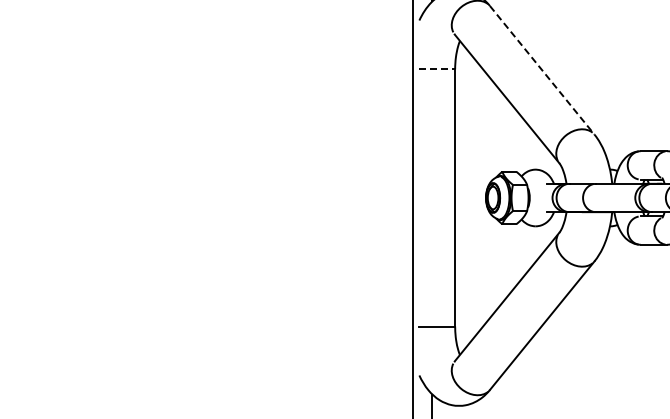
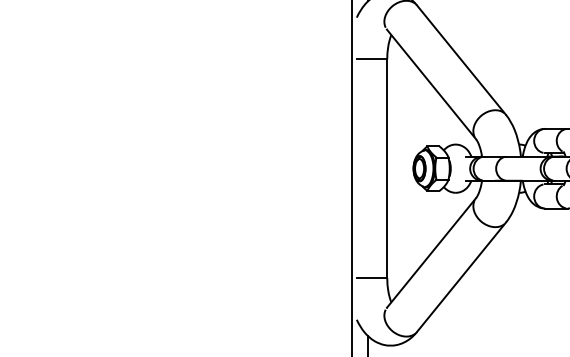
line: (437, 69) -> (372, 59), dashed -> solid
line: (542, 70) -> (461, 60), dashed -> solid

